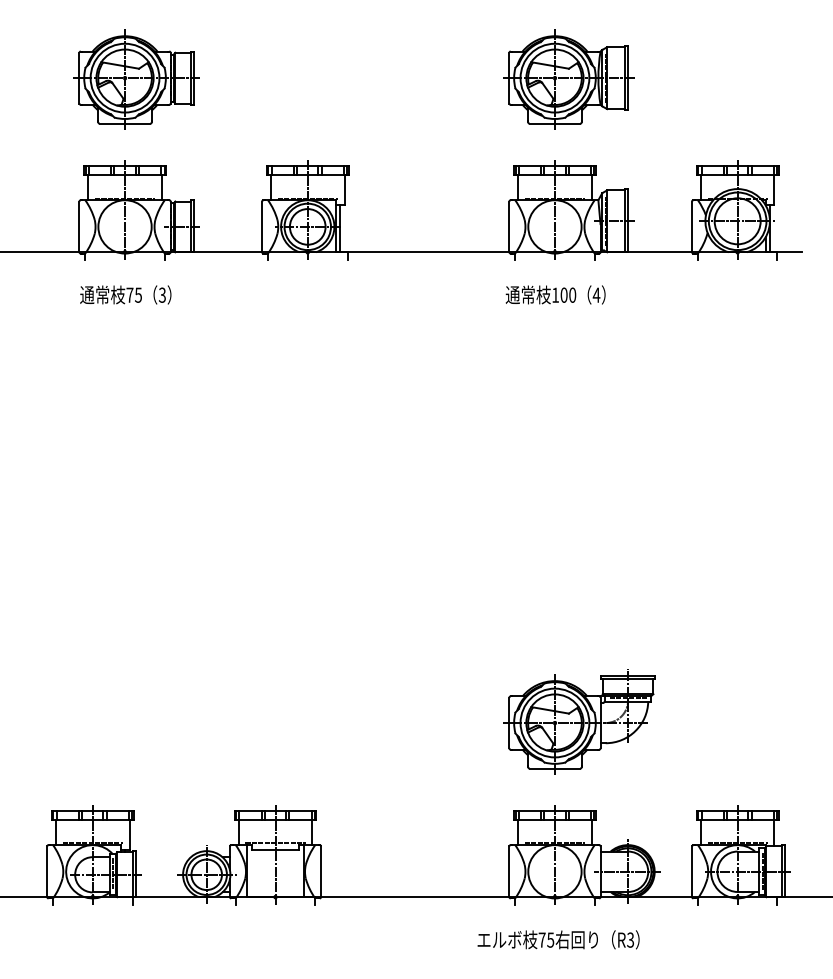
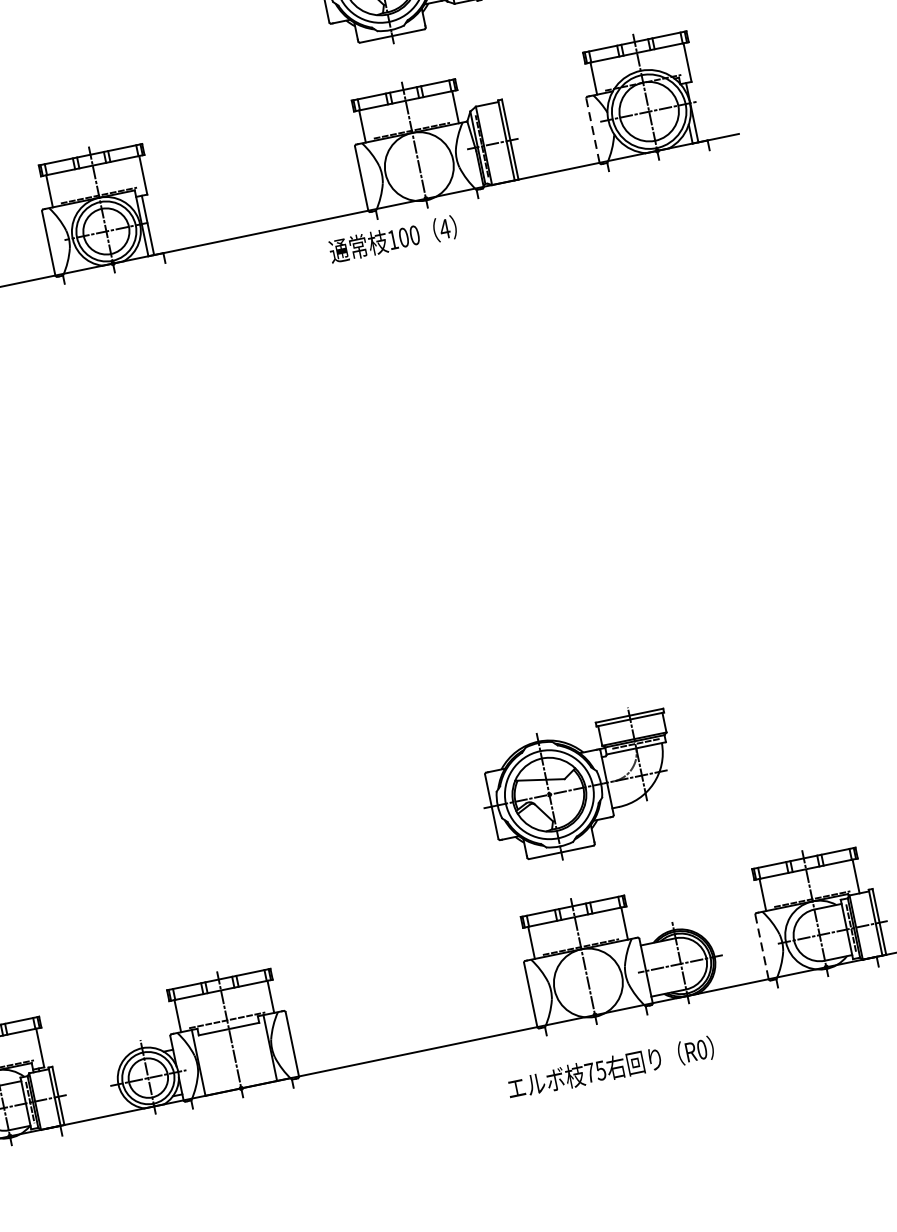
line: (692, 226) -> (593, 130), solid -> dashed
text: (555, 294) -> (392, 238), moved
line: (692, 871) -> (762, 946), solid -> dashed
text: (630, 939) -> (701, 1048), R3 -> R0

